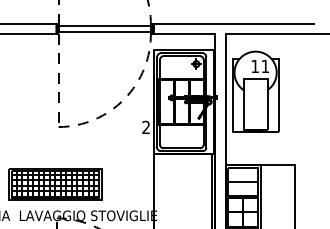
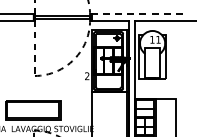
line: (233, 24) -> (139, 14), solid -> dashed
hatch: (56, 184) -> (33, 110), removed

